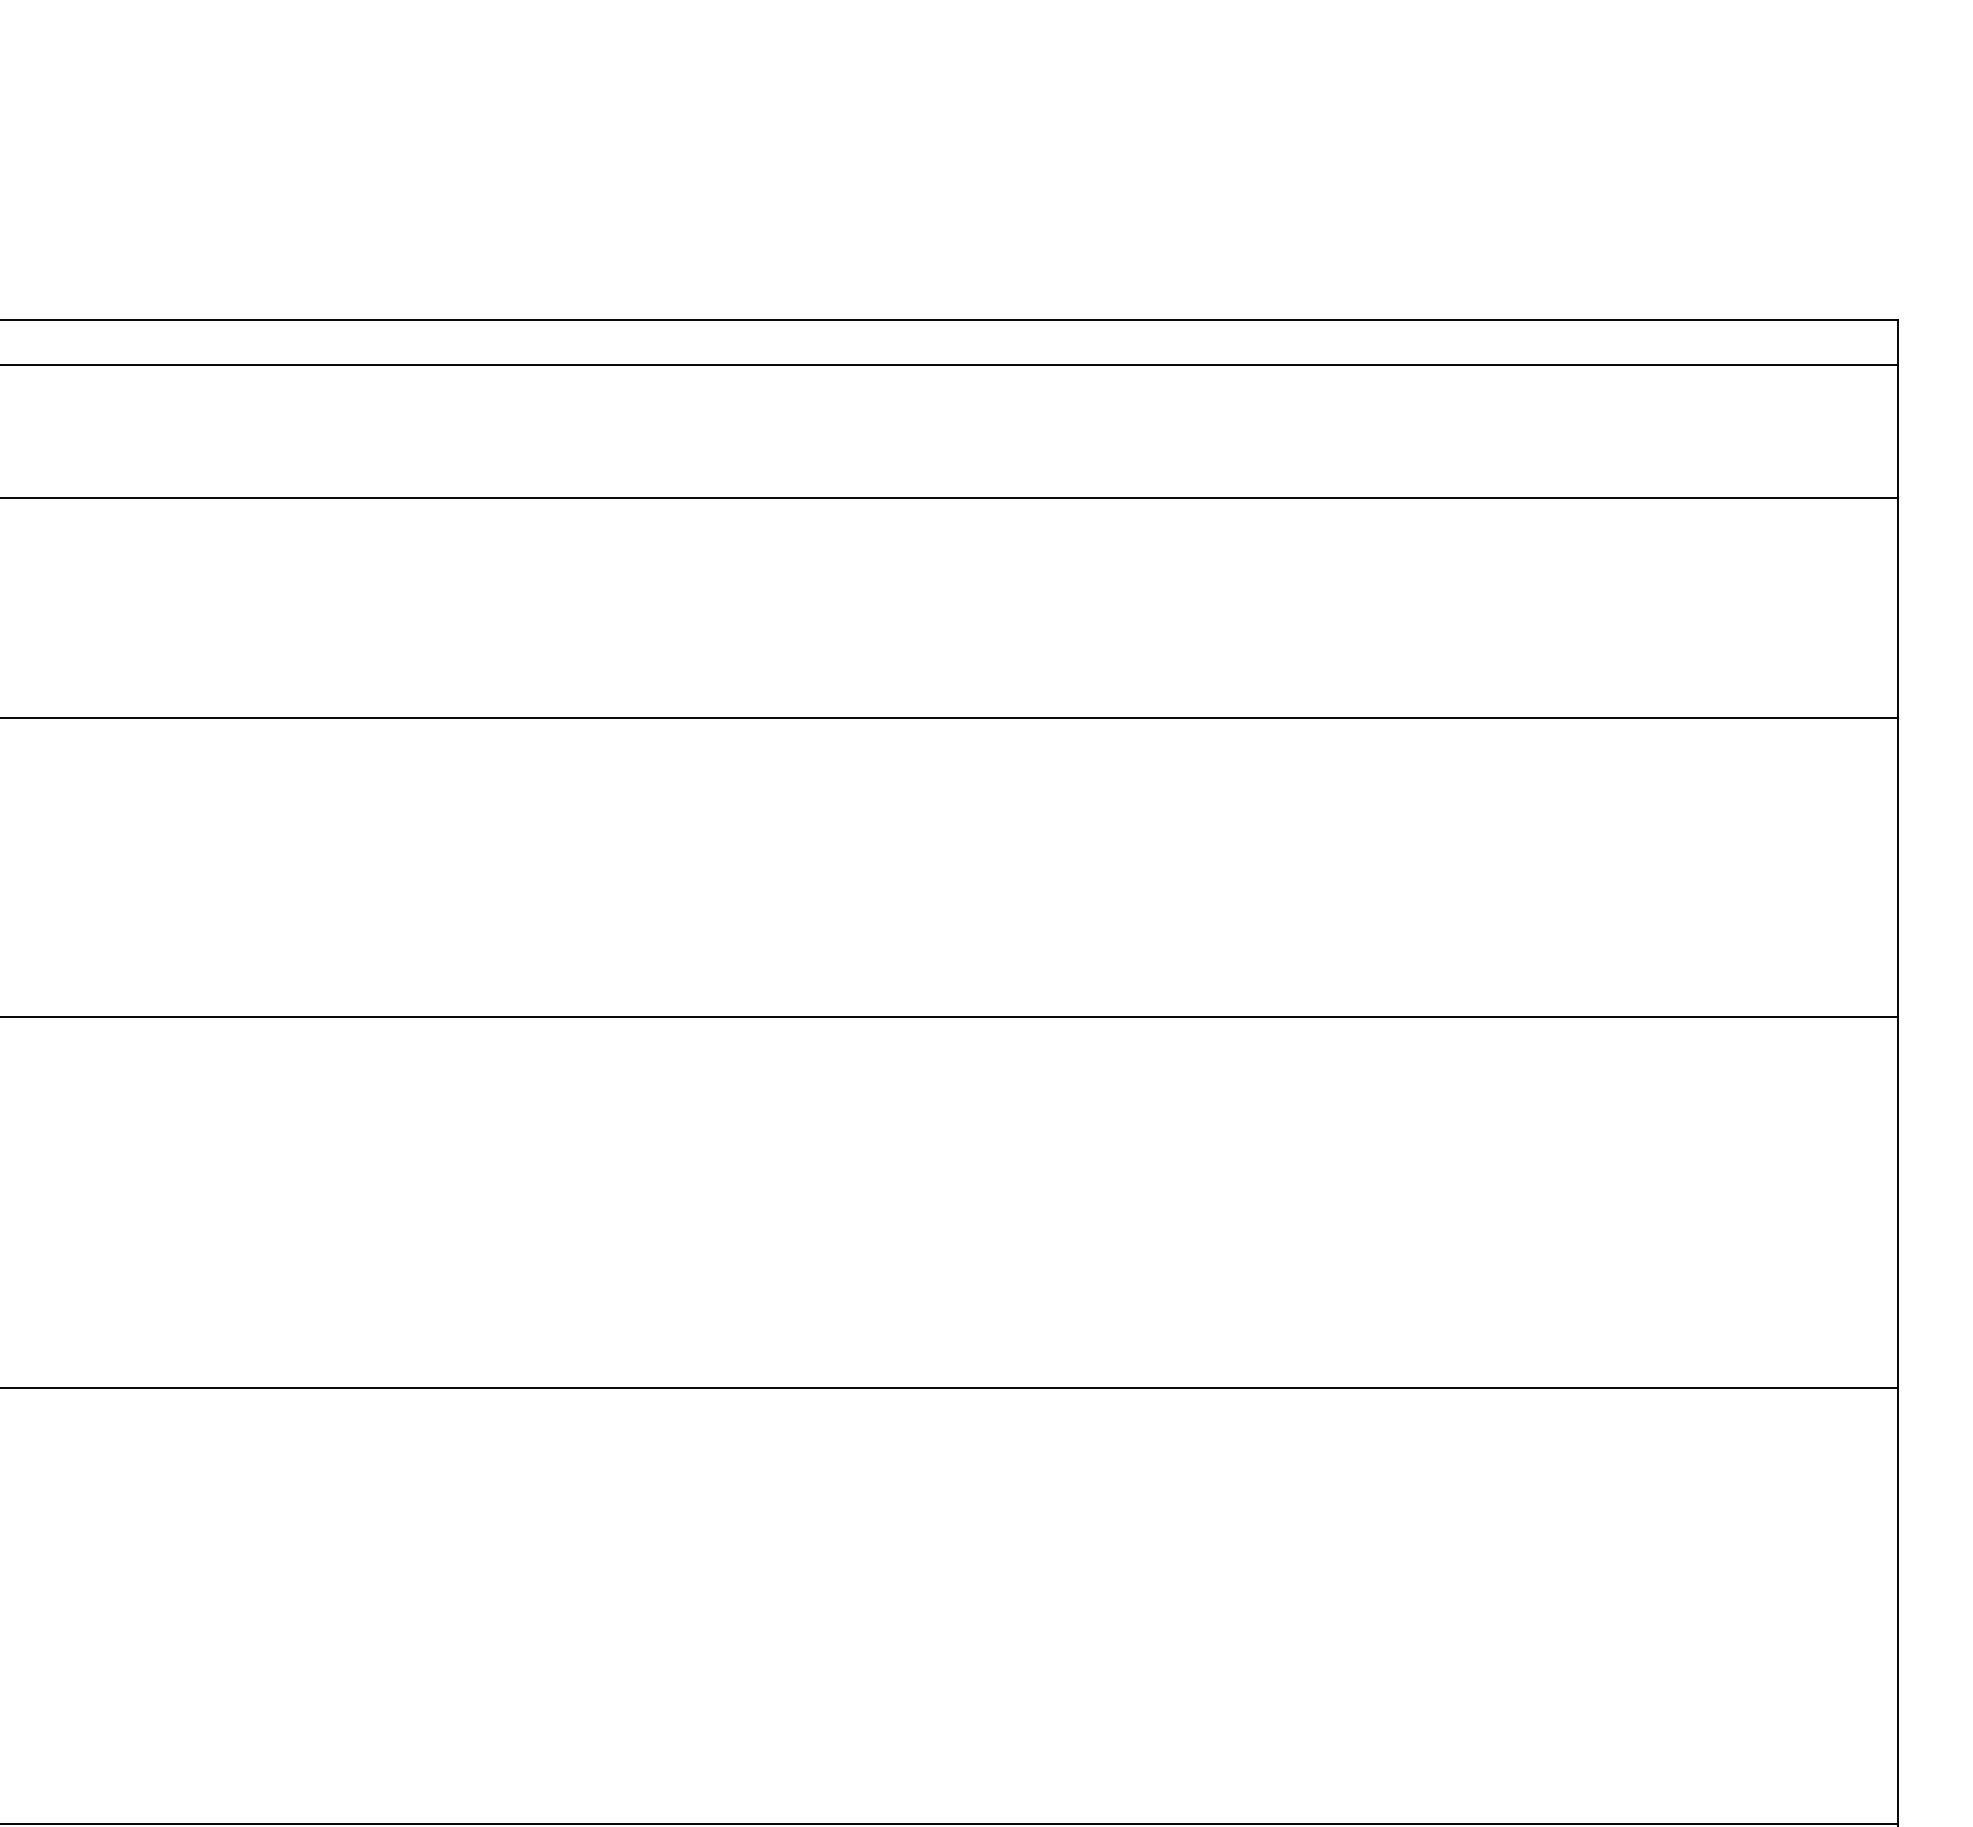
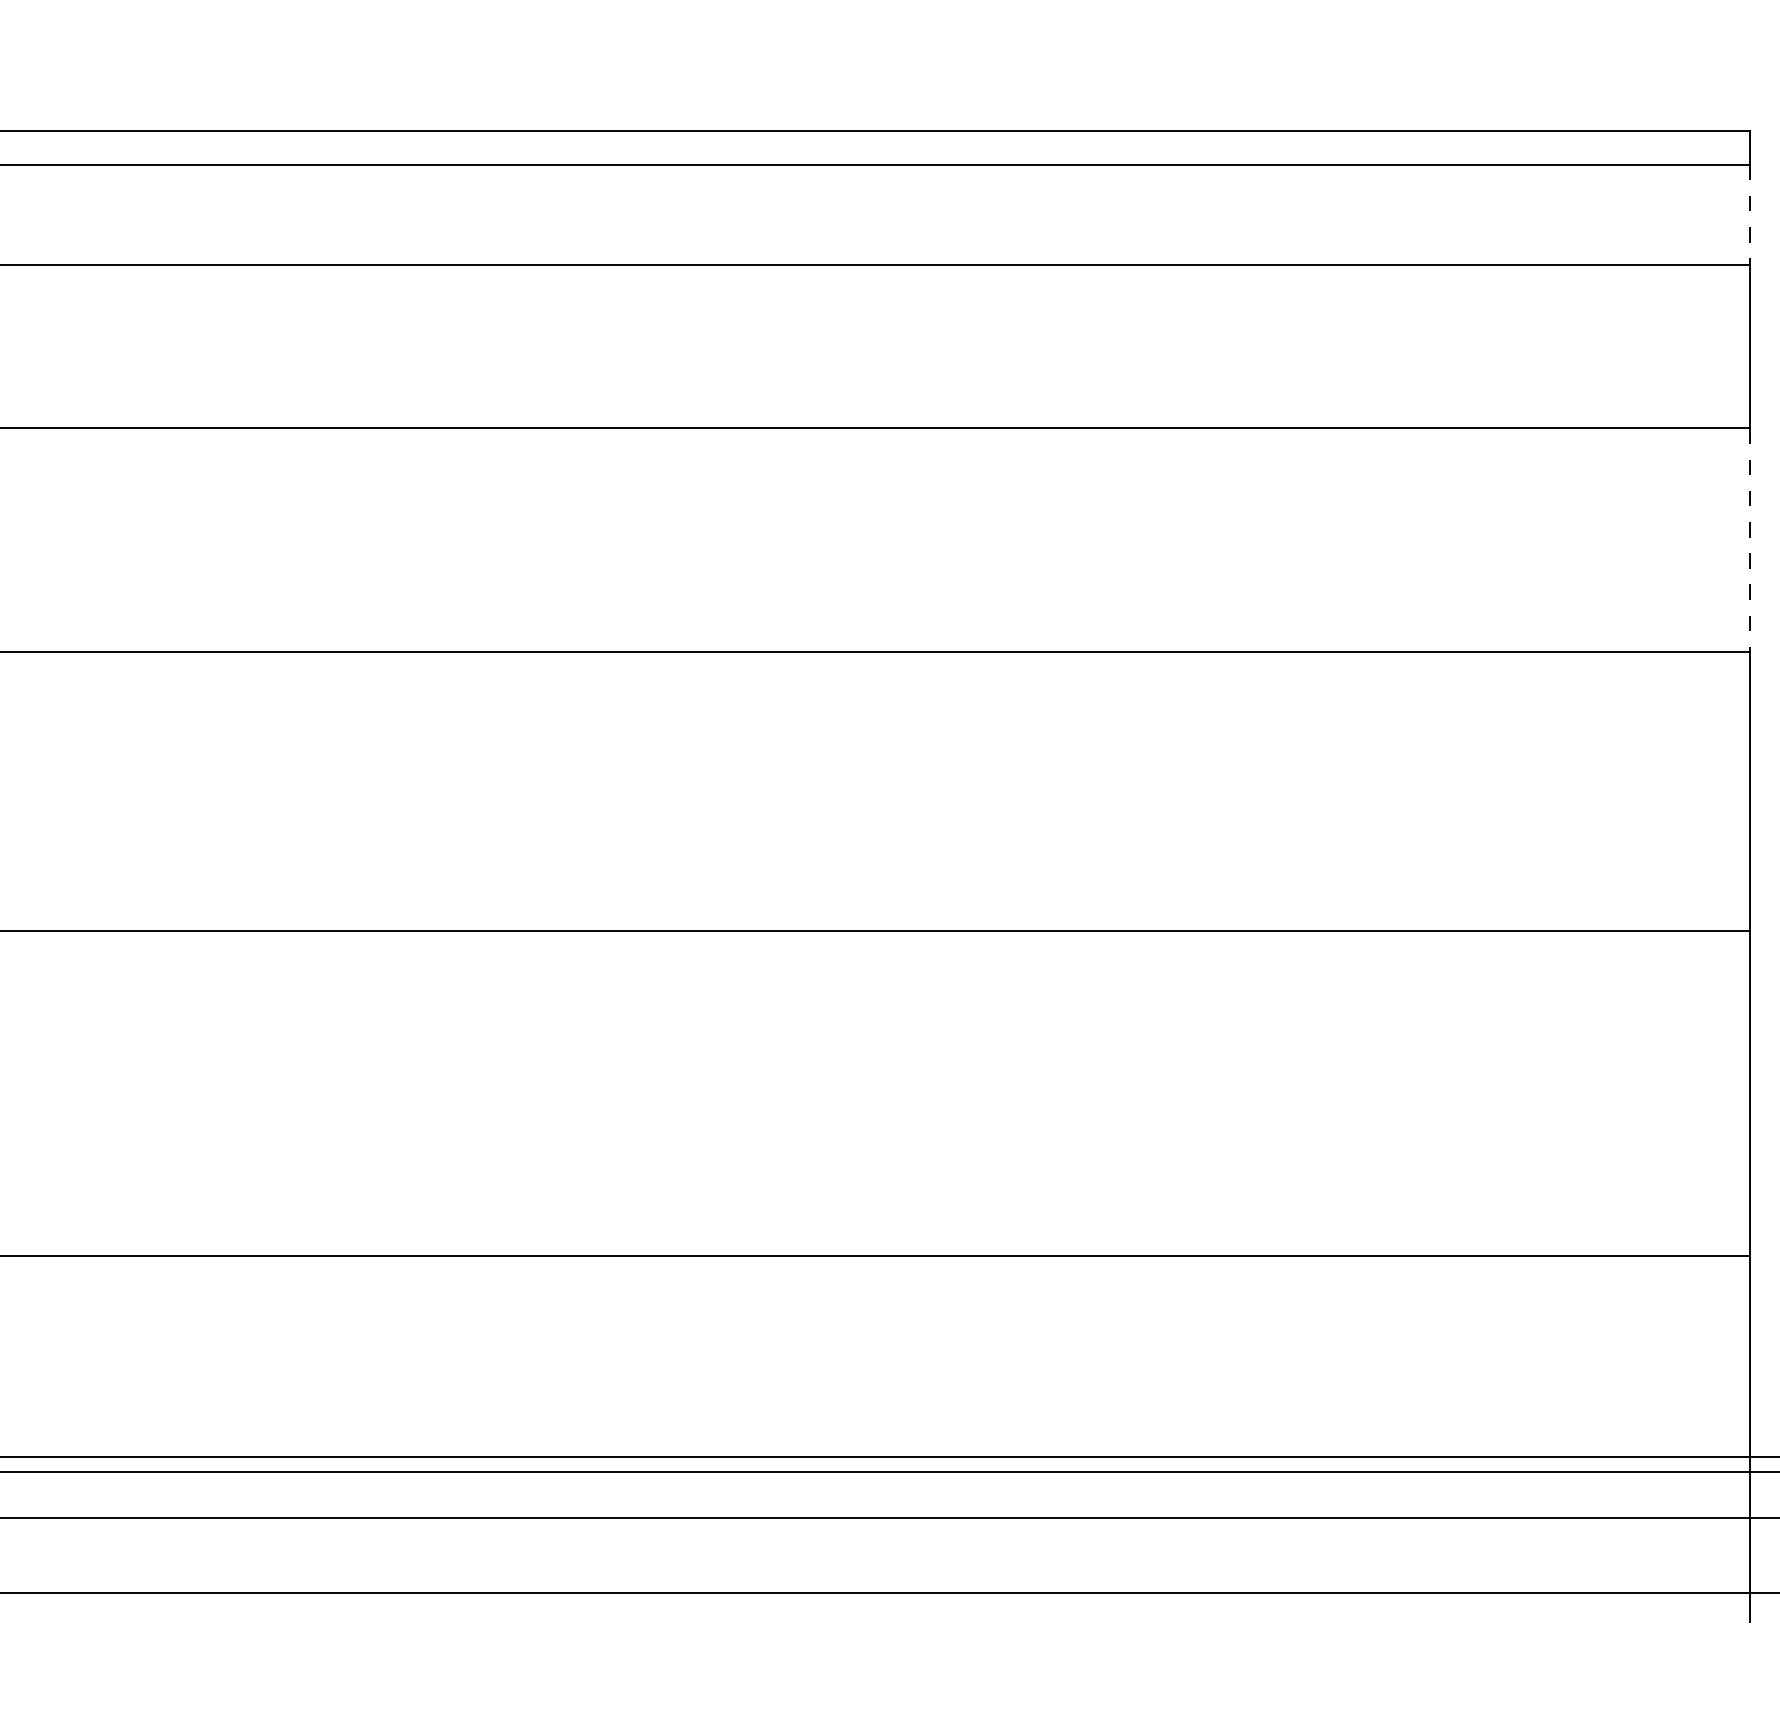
line: (1897, 432) -> (1749, 215), solid -> dashed
line: (1897, 867) -> (1749, 540), solid -> dashed

